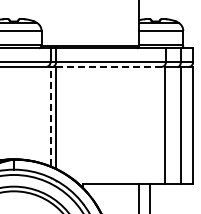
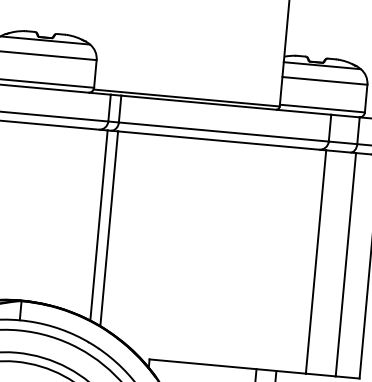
line: (111, 66) -> (224, 140), dashed -> solid
line: (50, 116) -> (98, 225), dashed -> solid

